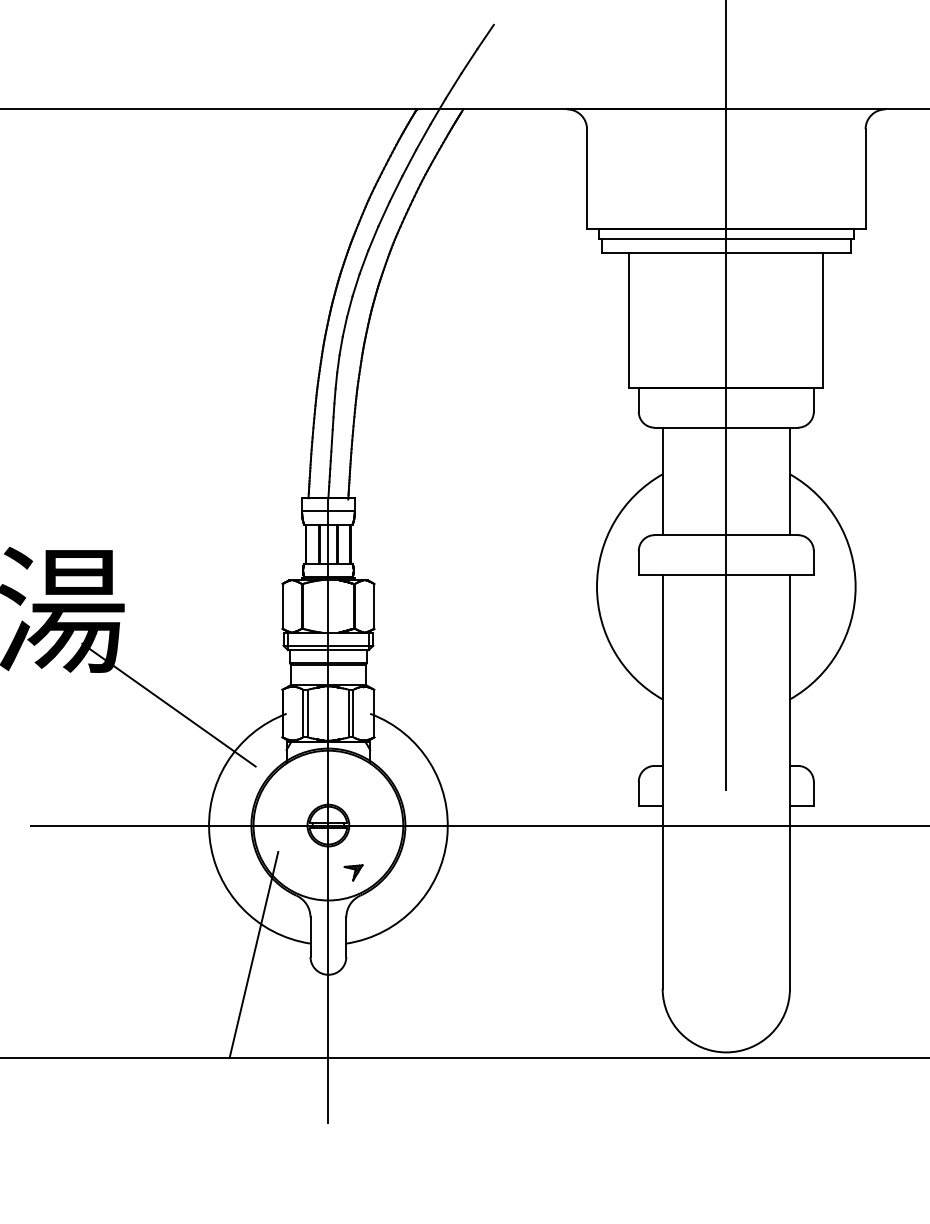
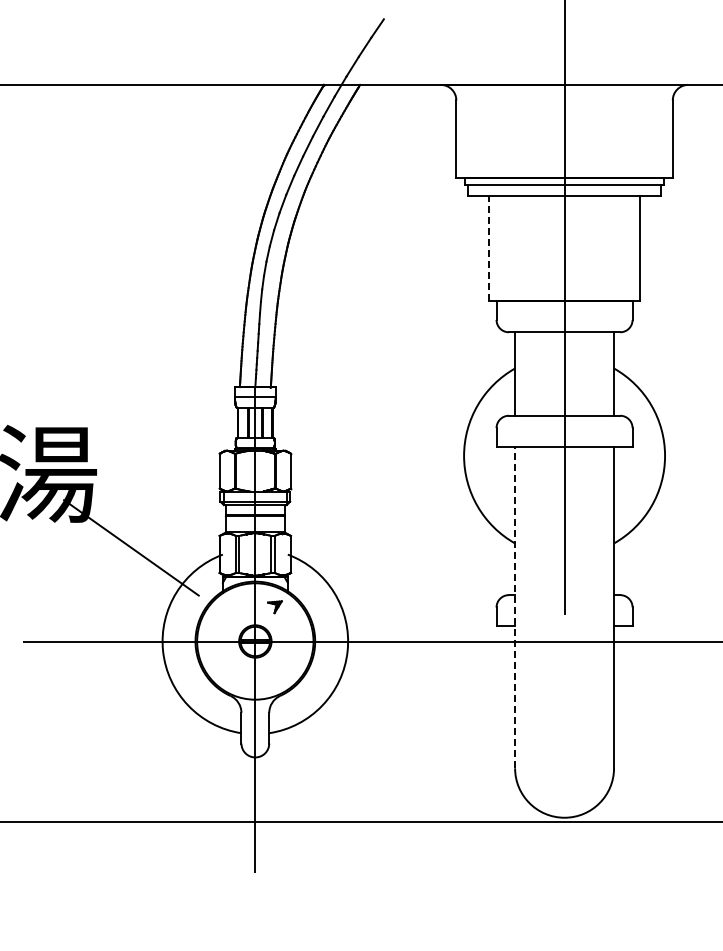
line: (629, 319) -> (489, 248), solid -> dashed
line: (663, 781) -> (515, 607), solid -> dashed
part: (353, 873) -> (274, 607), moved
line: (253, 954) -> (197, 741), removed

